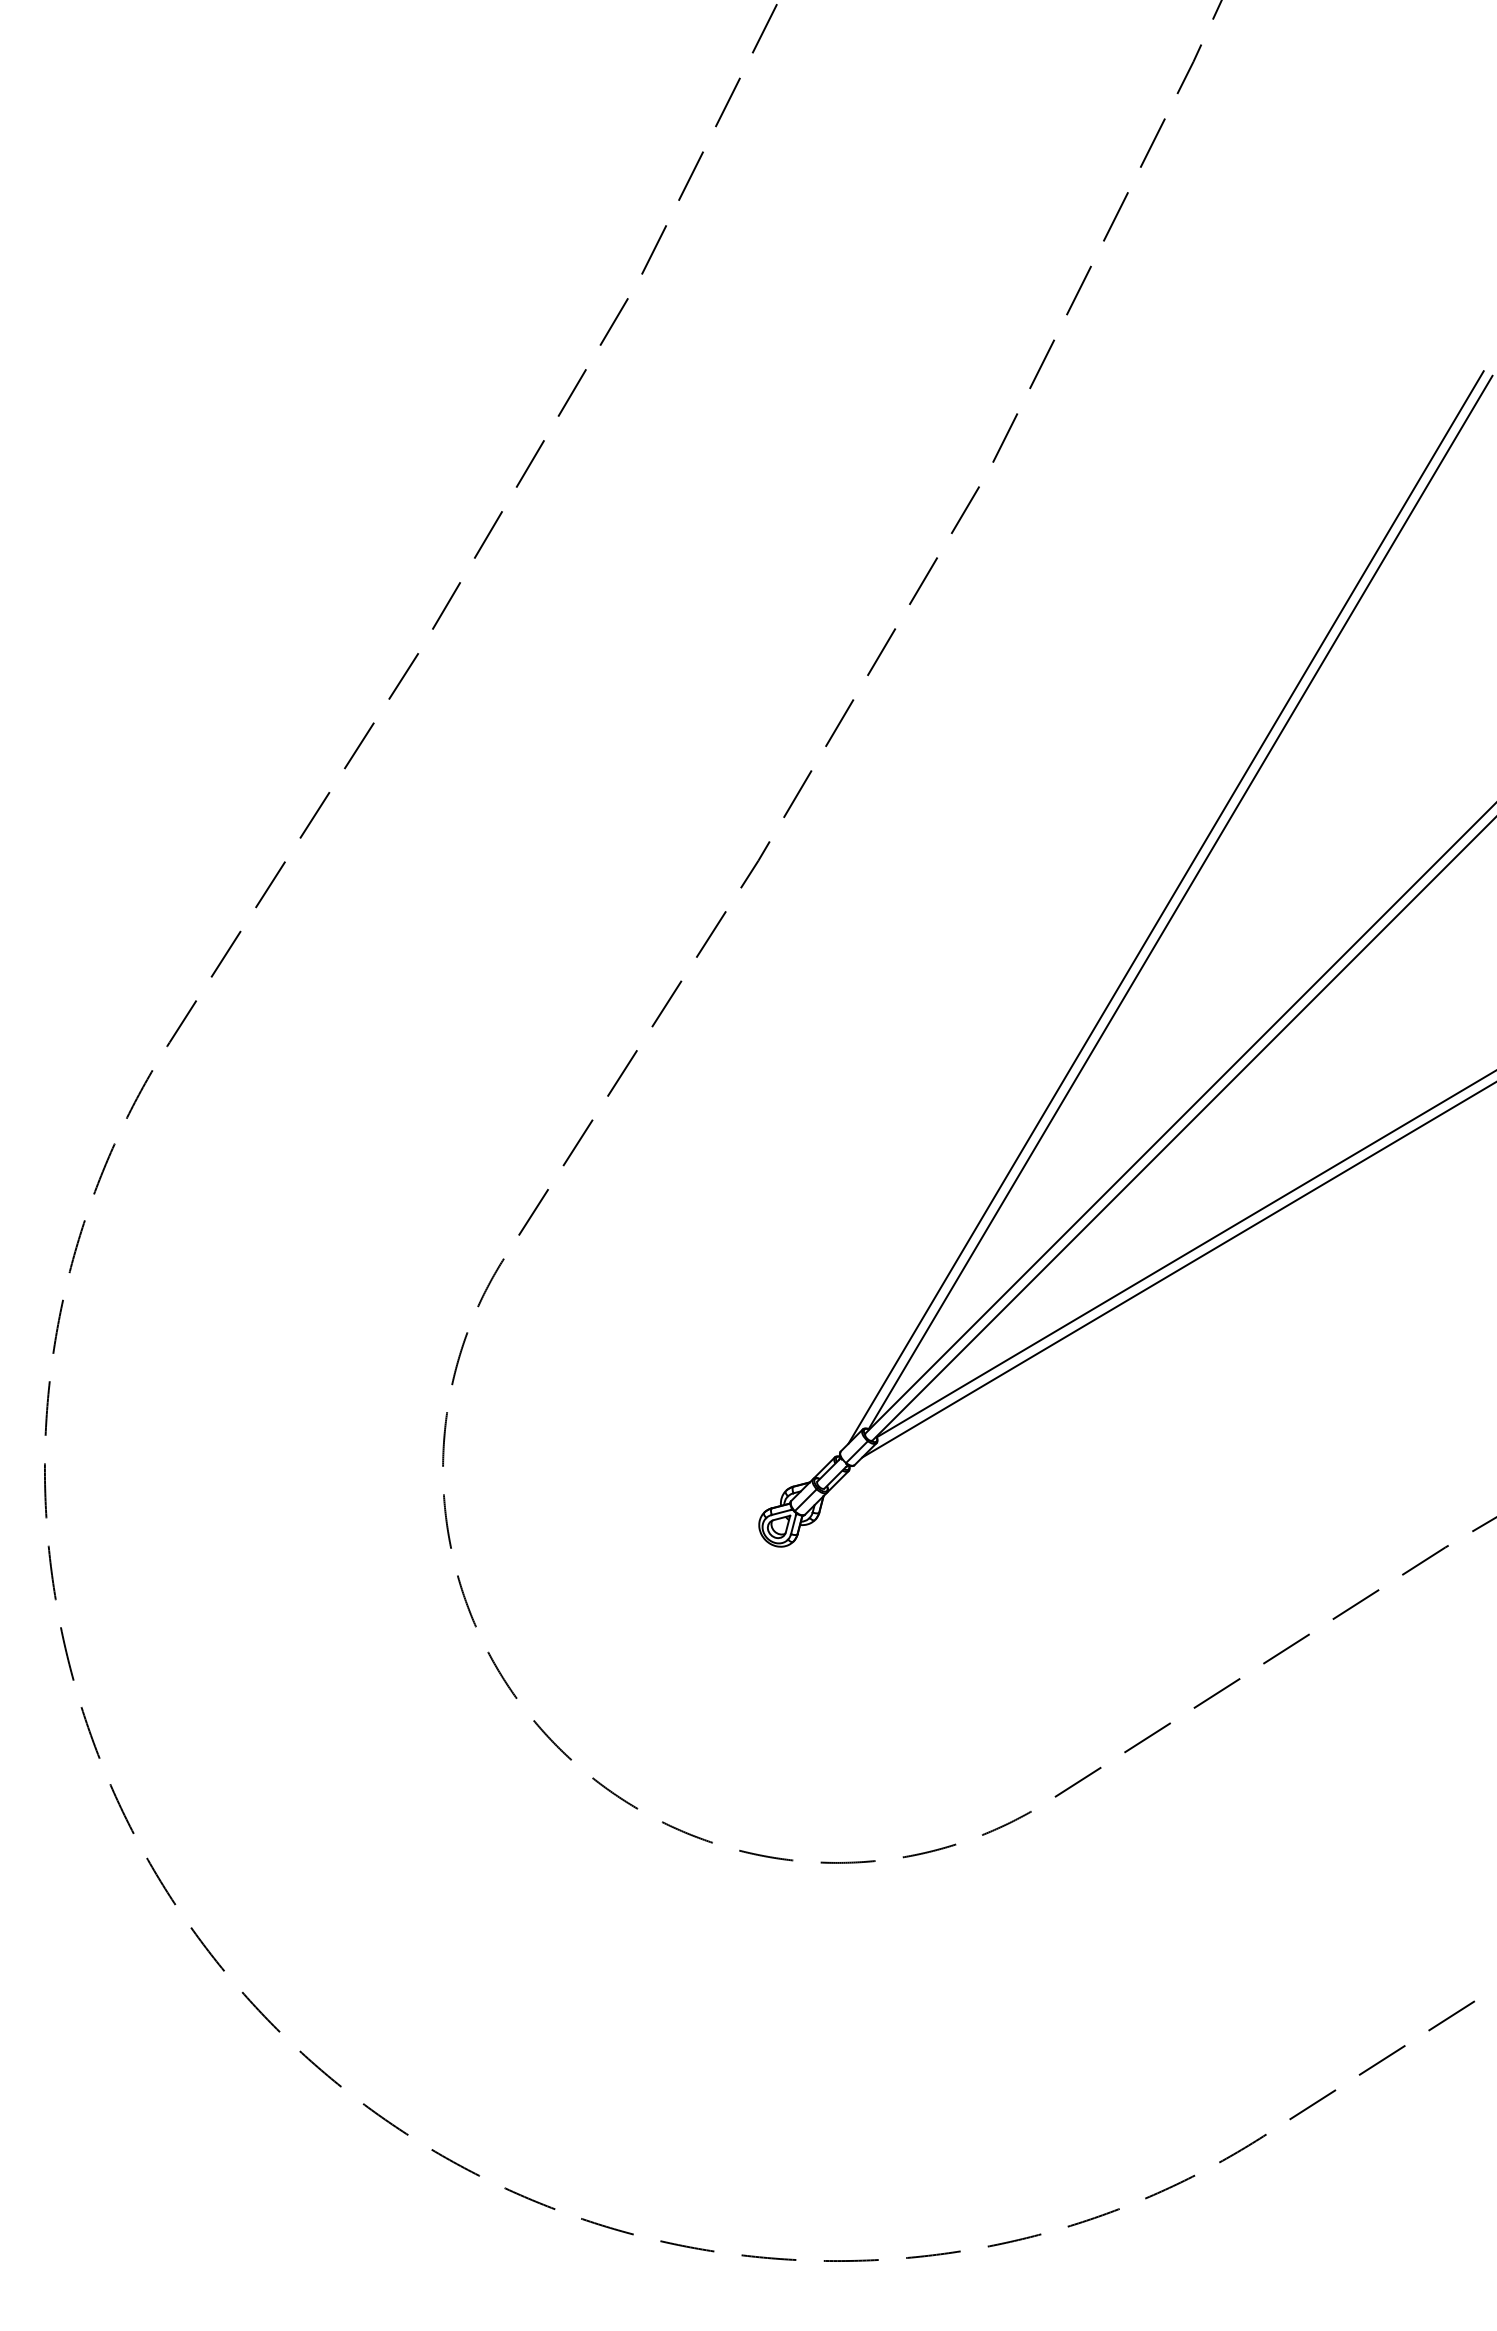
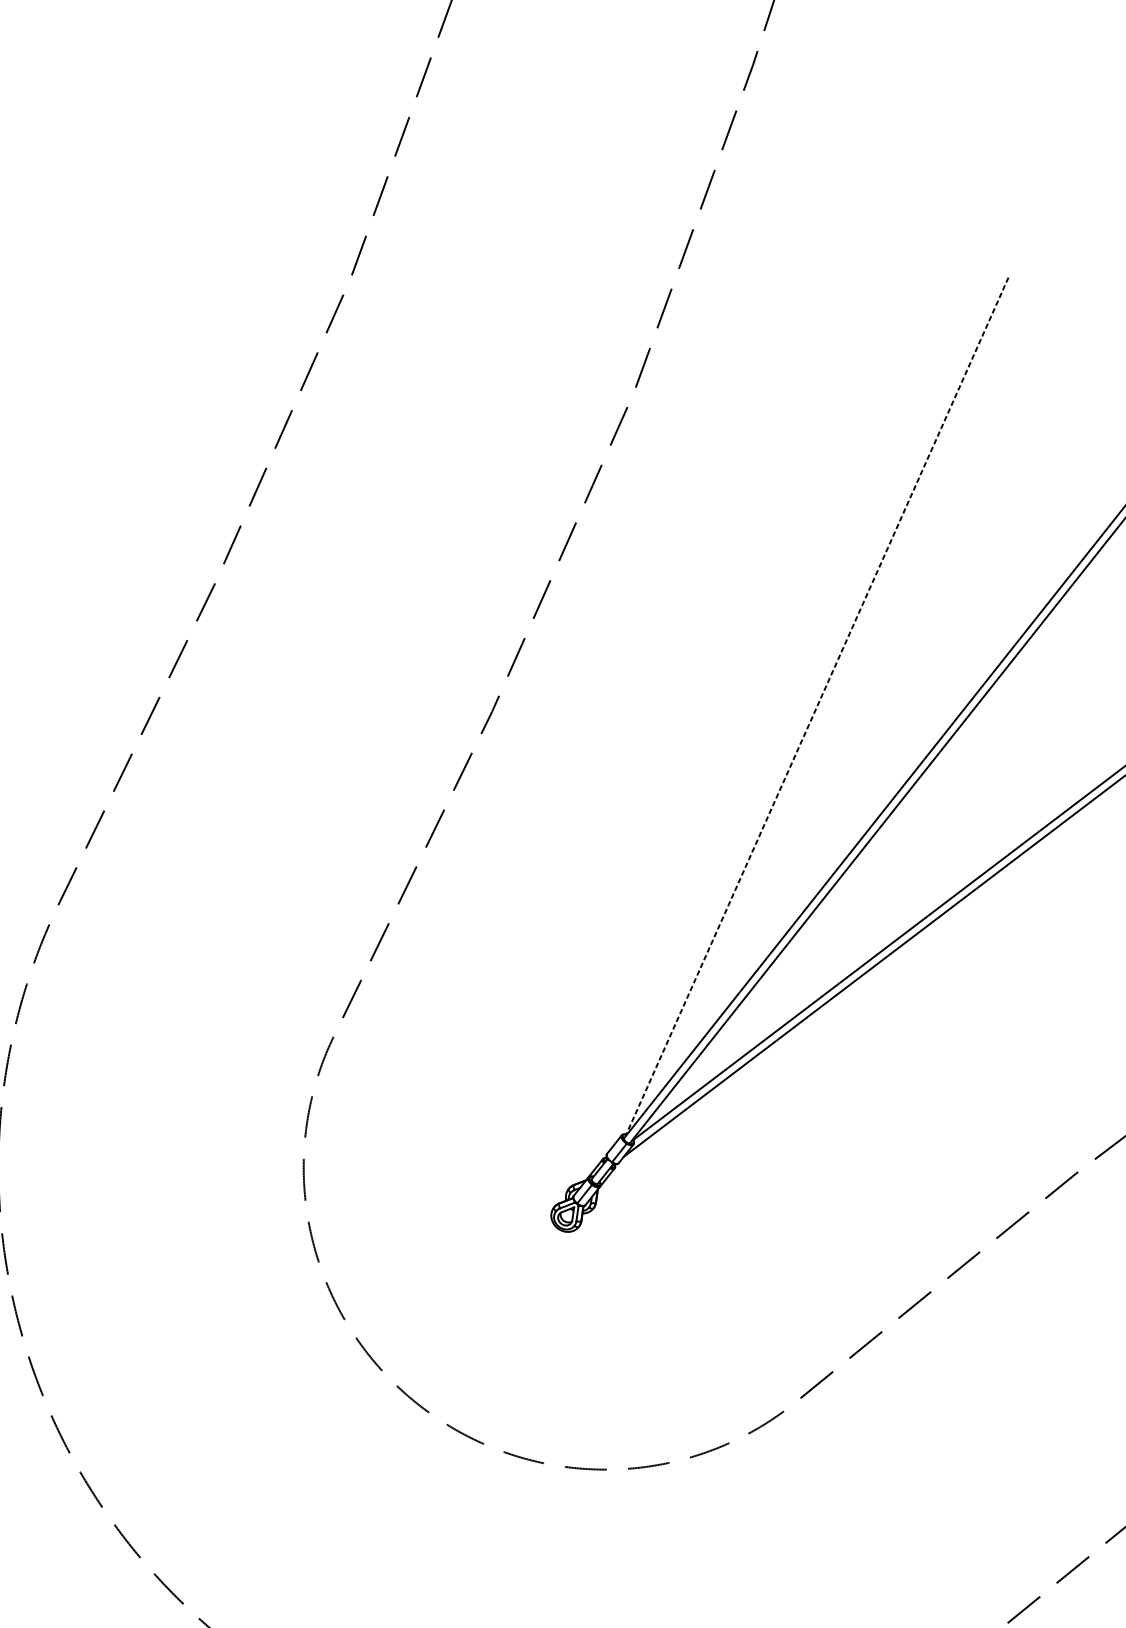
line: (1180, 902) -> (817, 706), solid -> dashed
line: (1165, 907) -> (806, 711), removed

